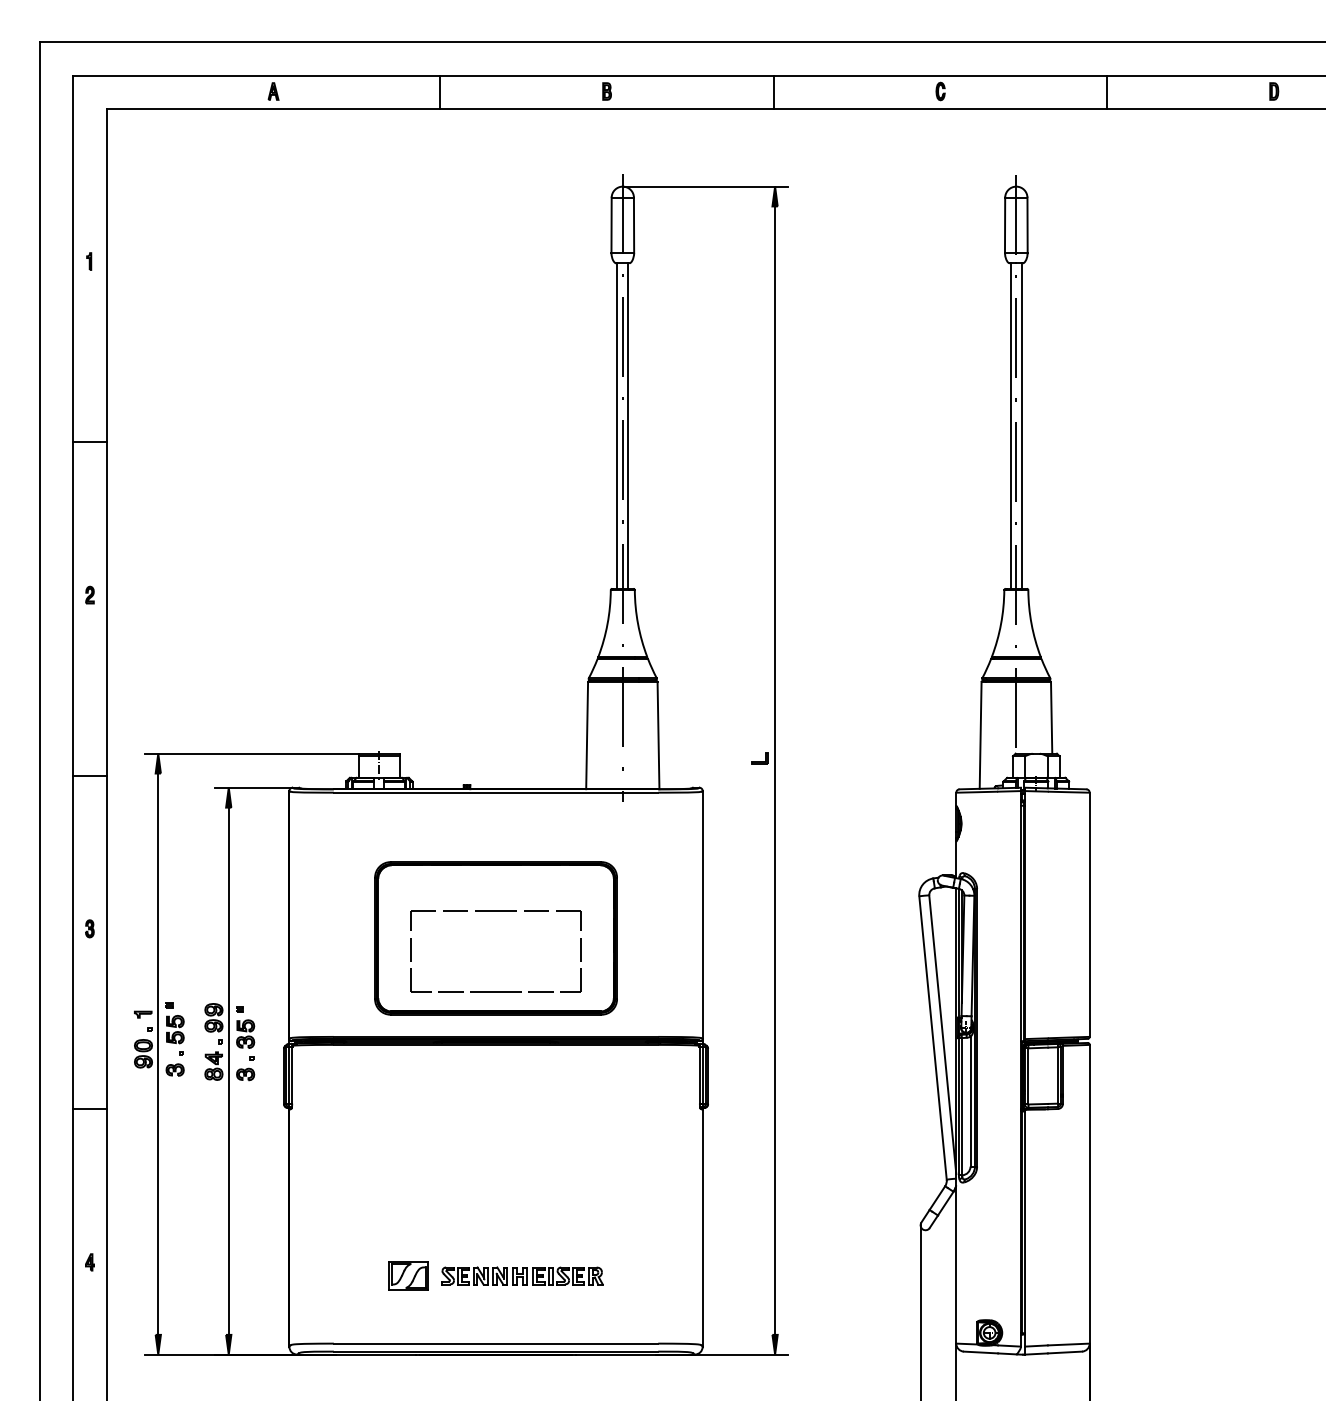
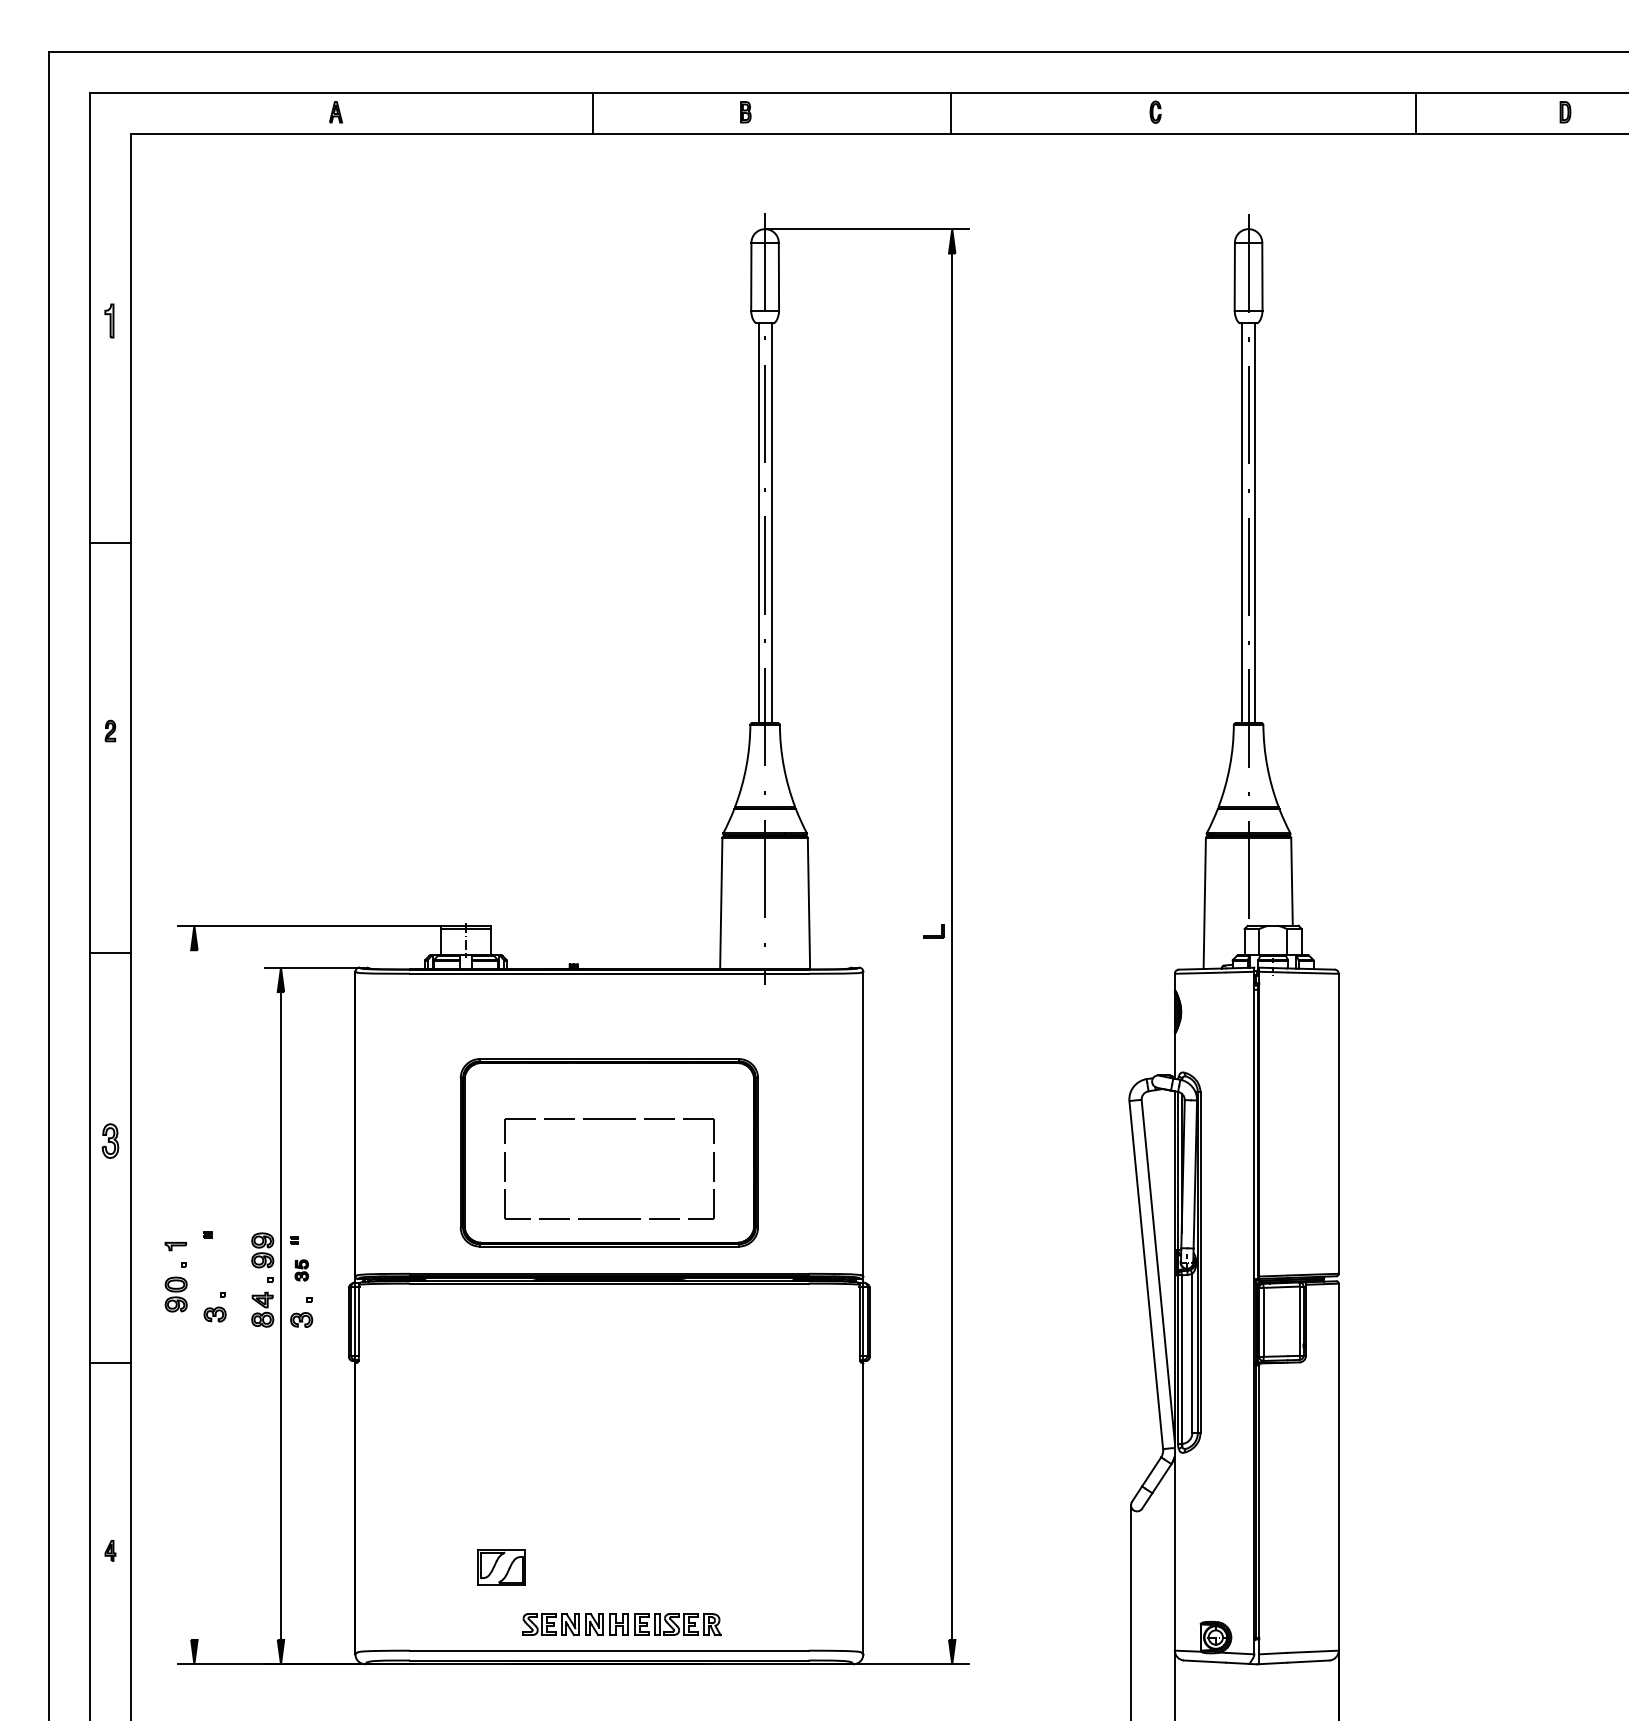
line: (439, 91) -> (592, 112), moved
line: (1107, 91) -> (1416, 112), moved
part: (89, 261) -> (109, 321), size x1.6
part: (89, 928) -> (109, 1140), size x1.6
part: (175, 1029) -> (215, 1264), removed
part: (245, 1034) -> (301, 1270), size x0.6
line: (158, 1053) -> (194, 1294), removed
part: (522, 1275) -> (621, 1624), moved

